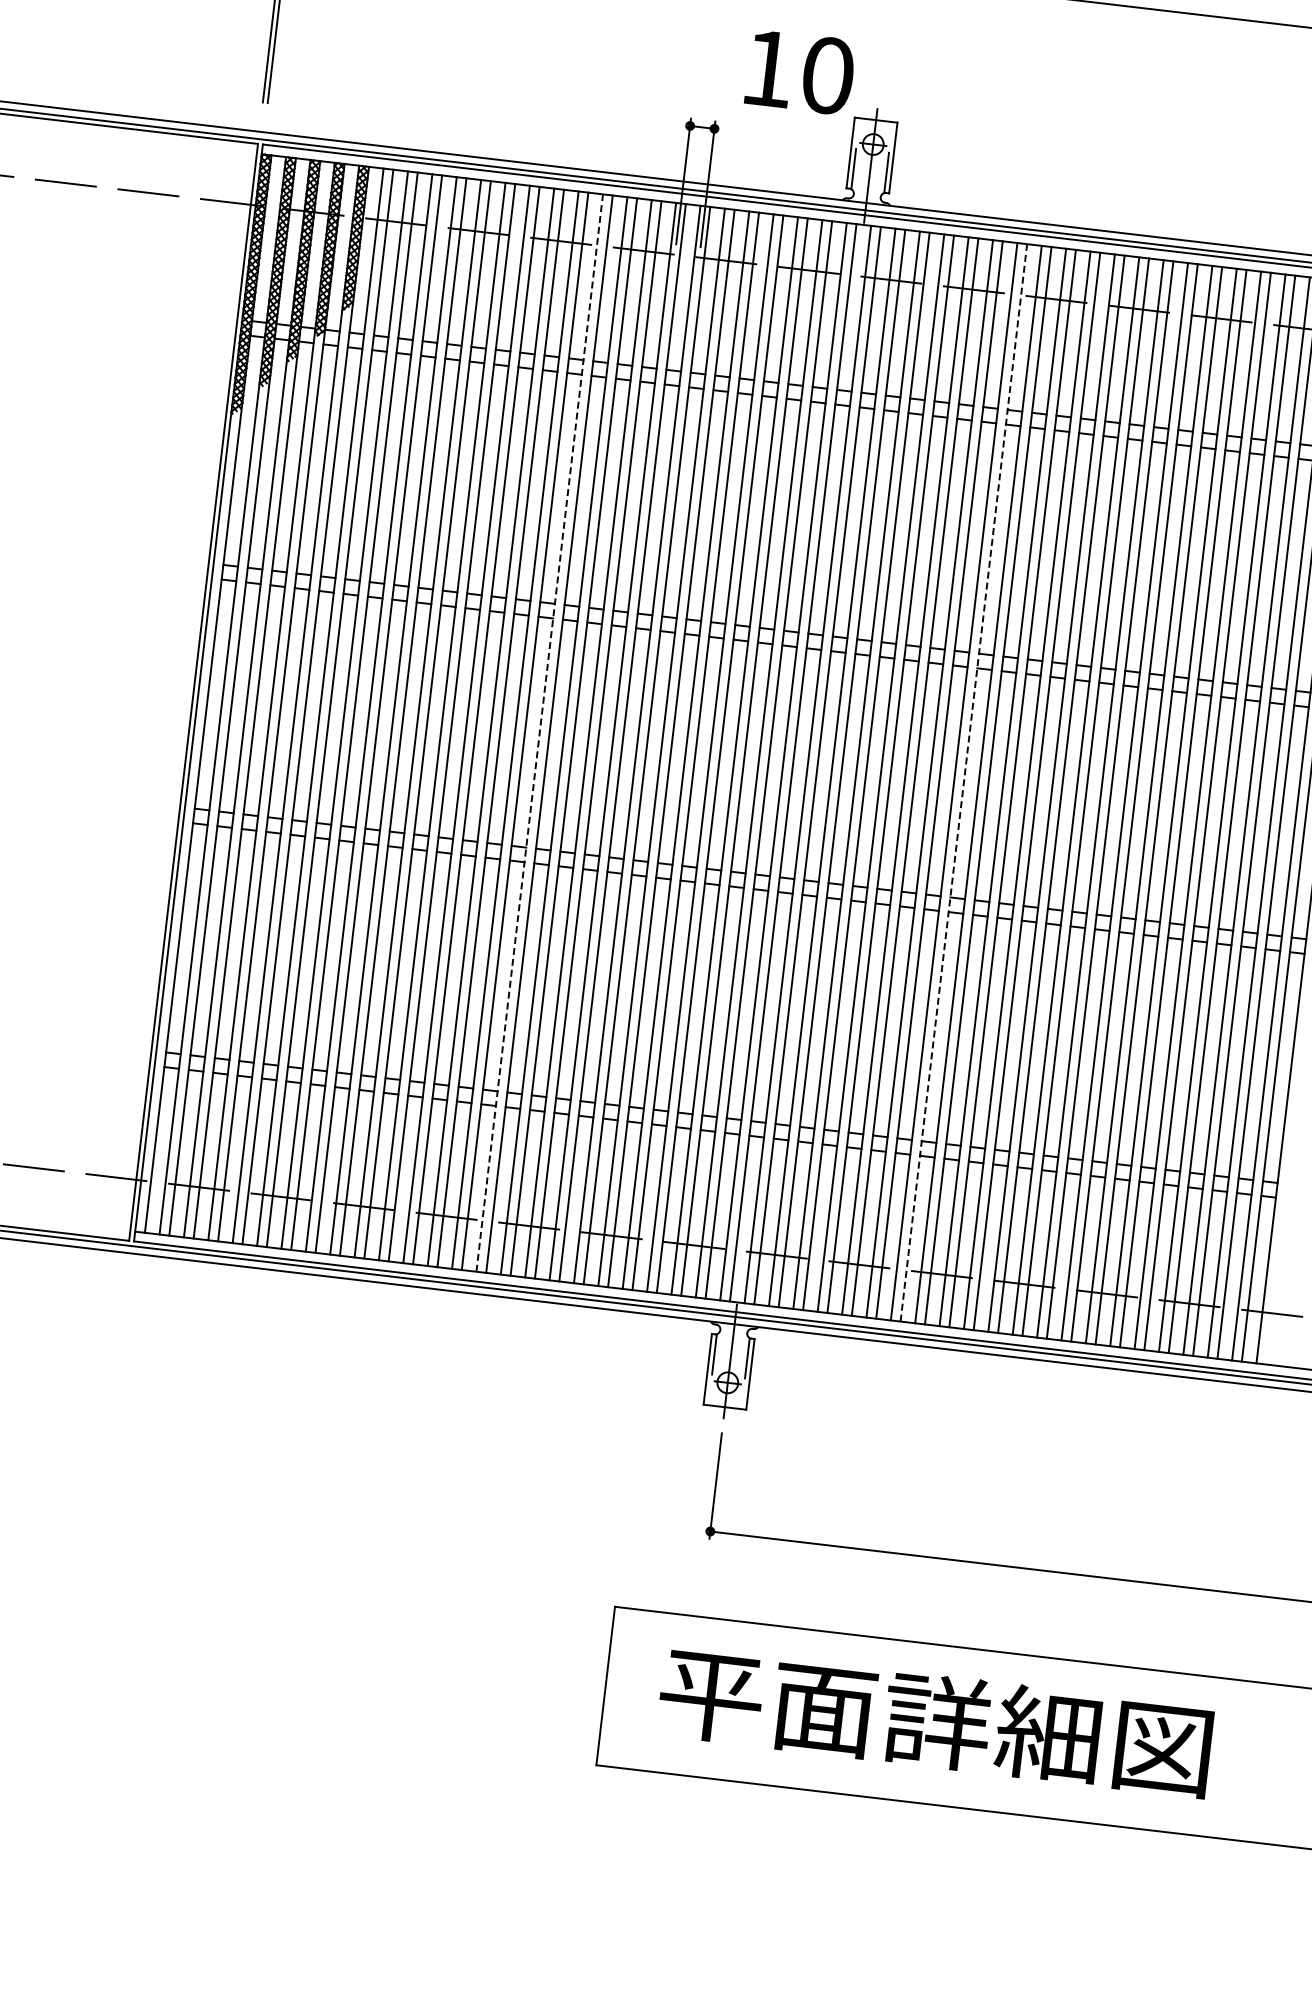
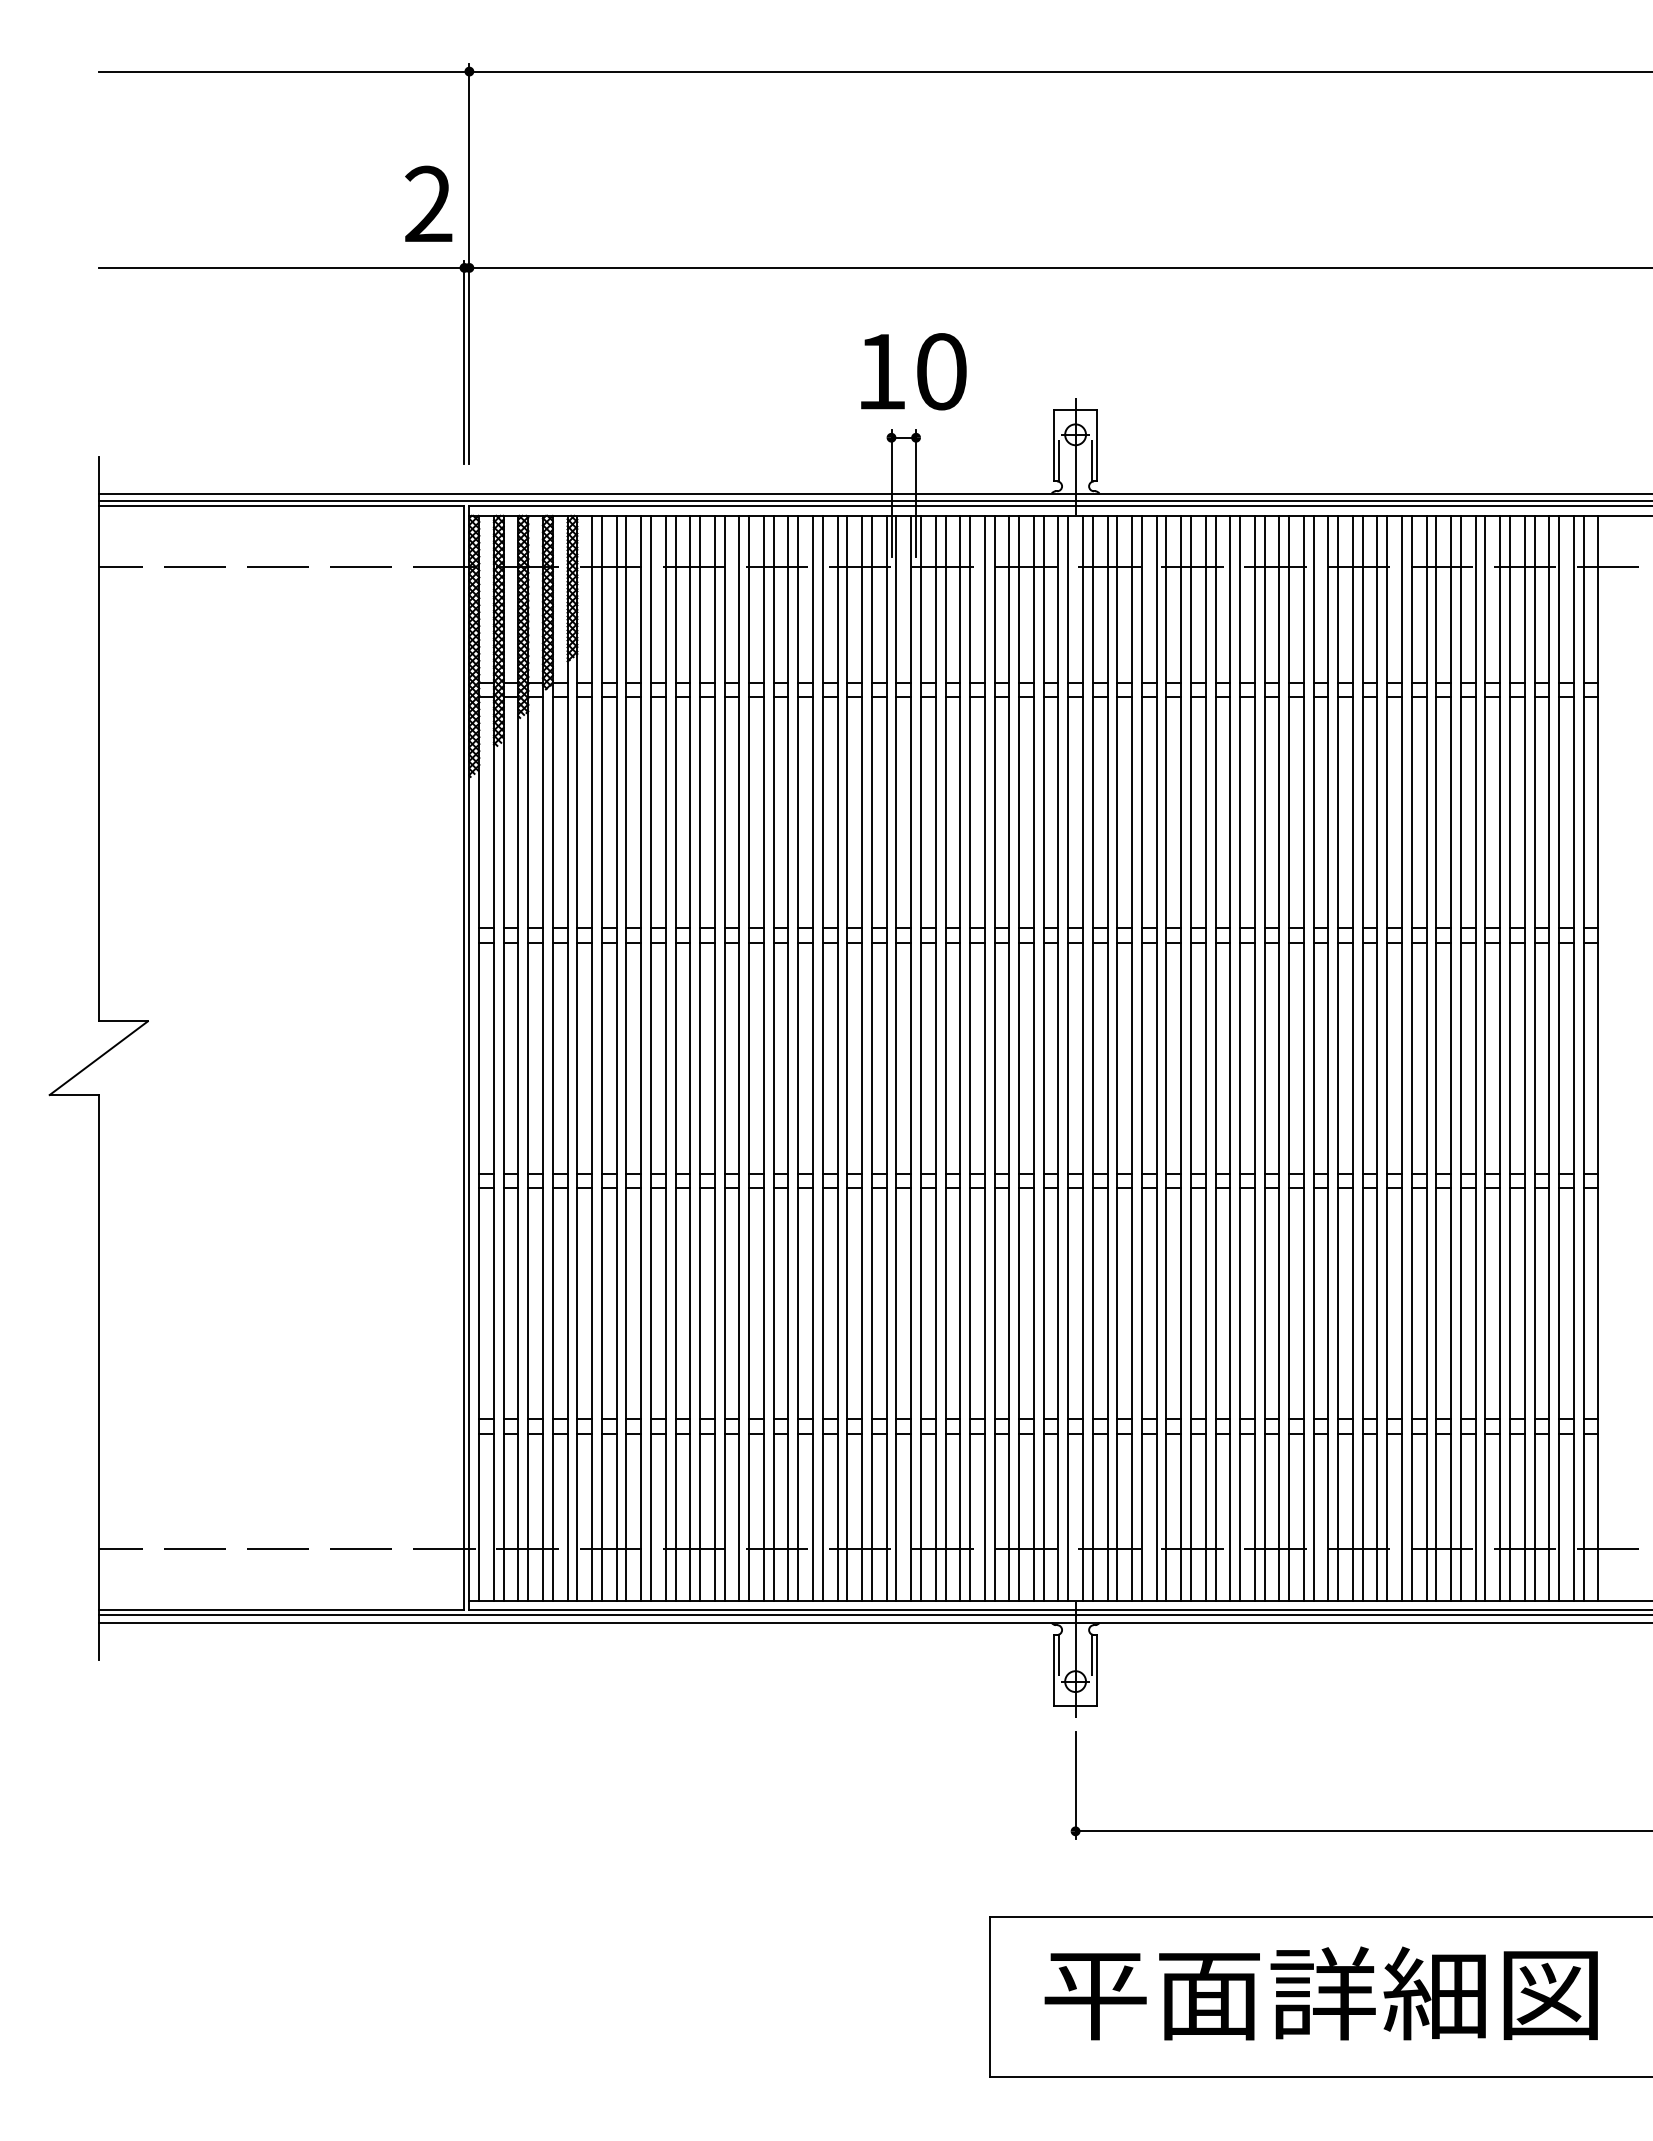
text: (800, 72) -> (913, 371), moved
line: (539, 732) -> (812, 1057), dashed -> solid
line: (964, 782) -> (1240, 1057), dashed -> solid

